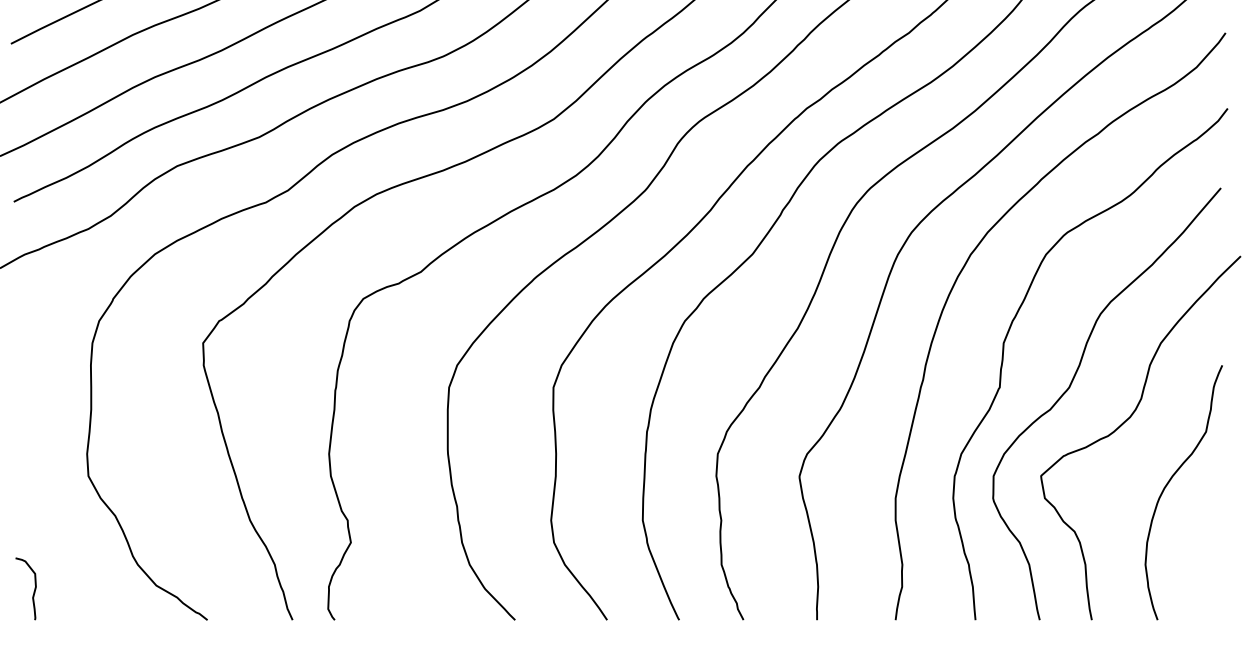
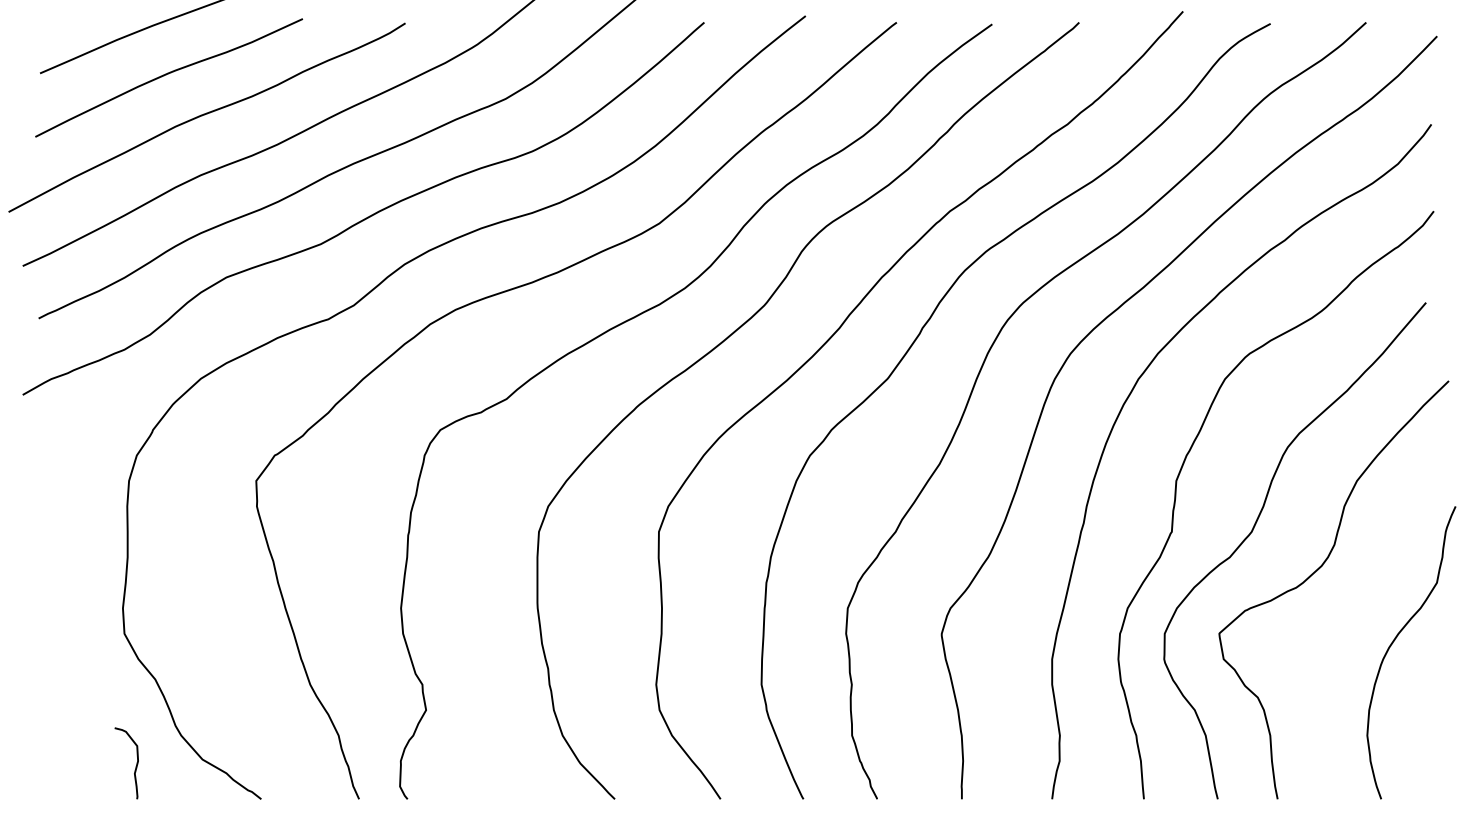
curve: (1170, 482) -> (1395, 640), moved
curve: (33, 591) -> (135, 766), moved

